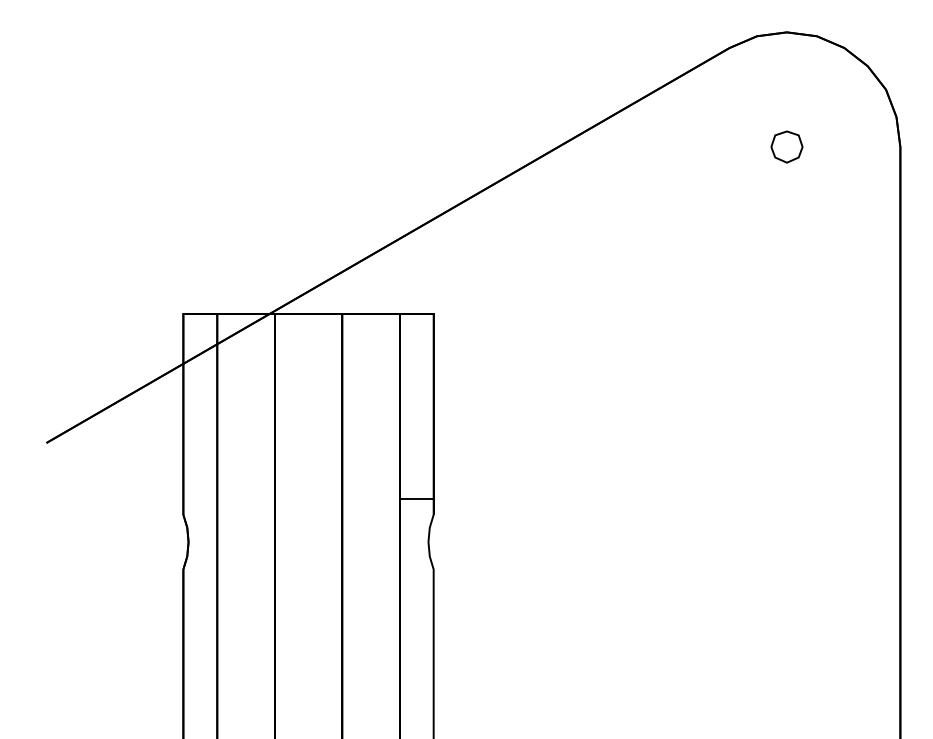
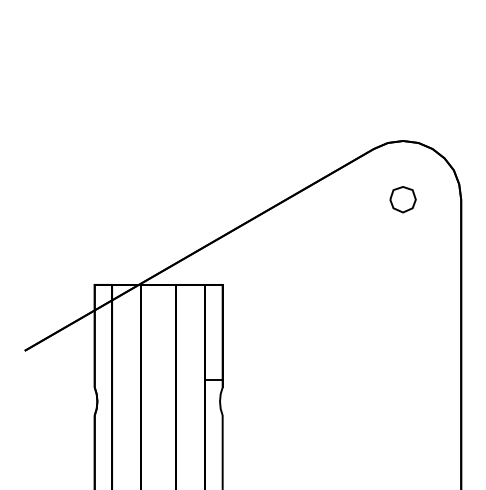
part: (787, 146) -> (403, 199), size x1.6

